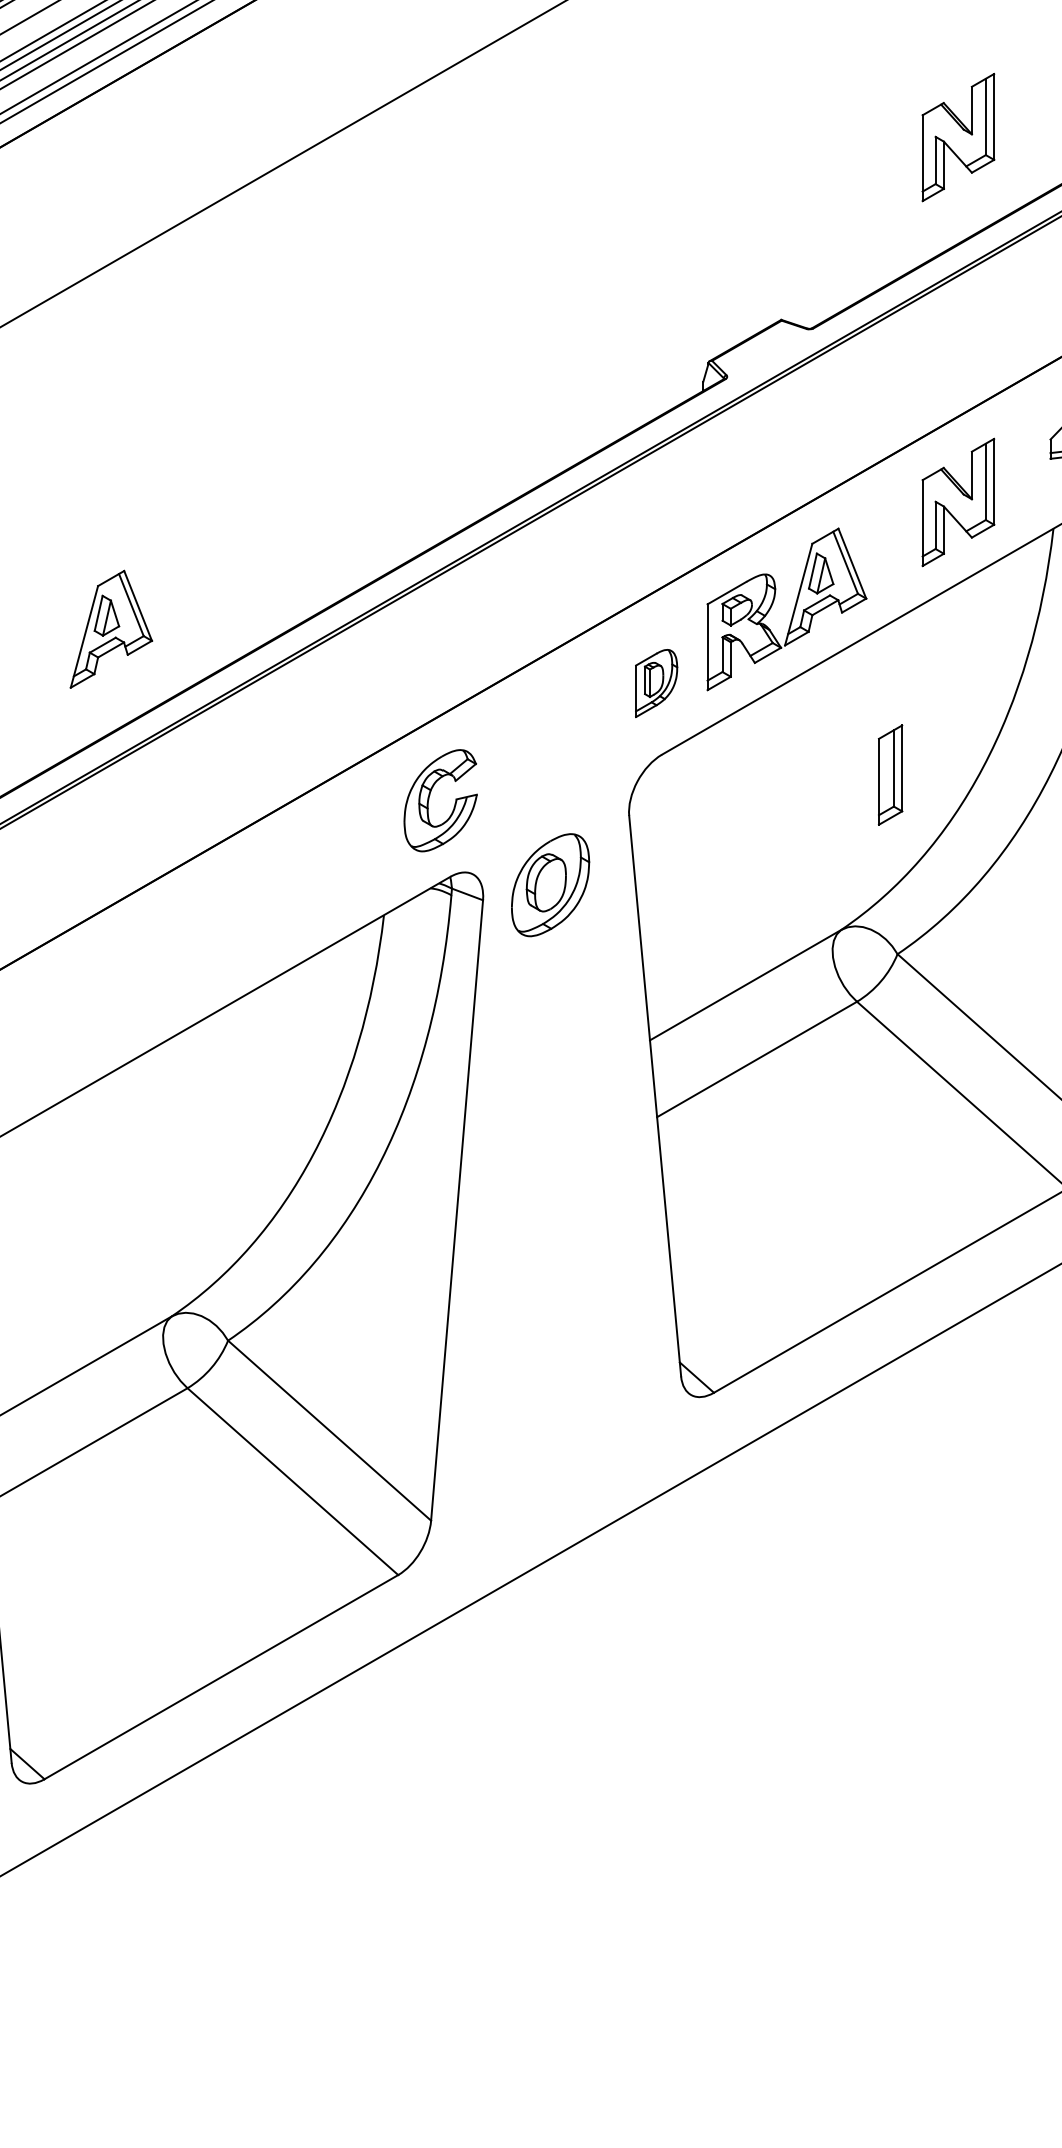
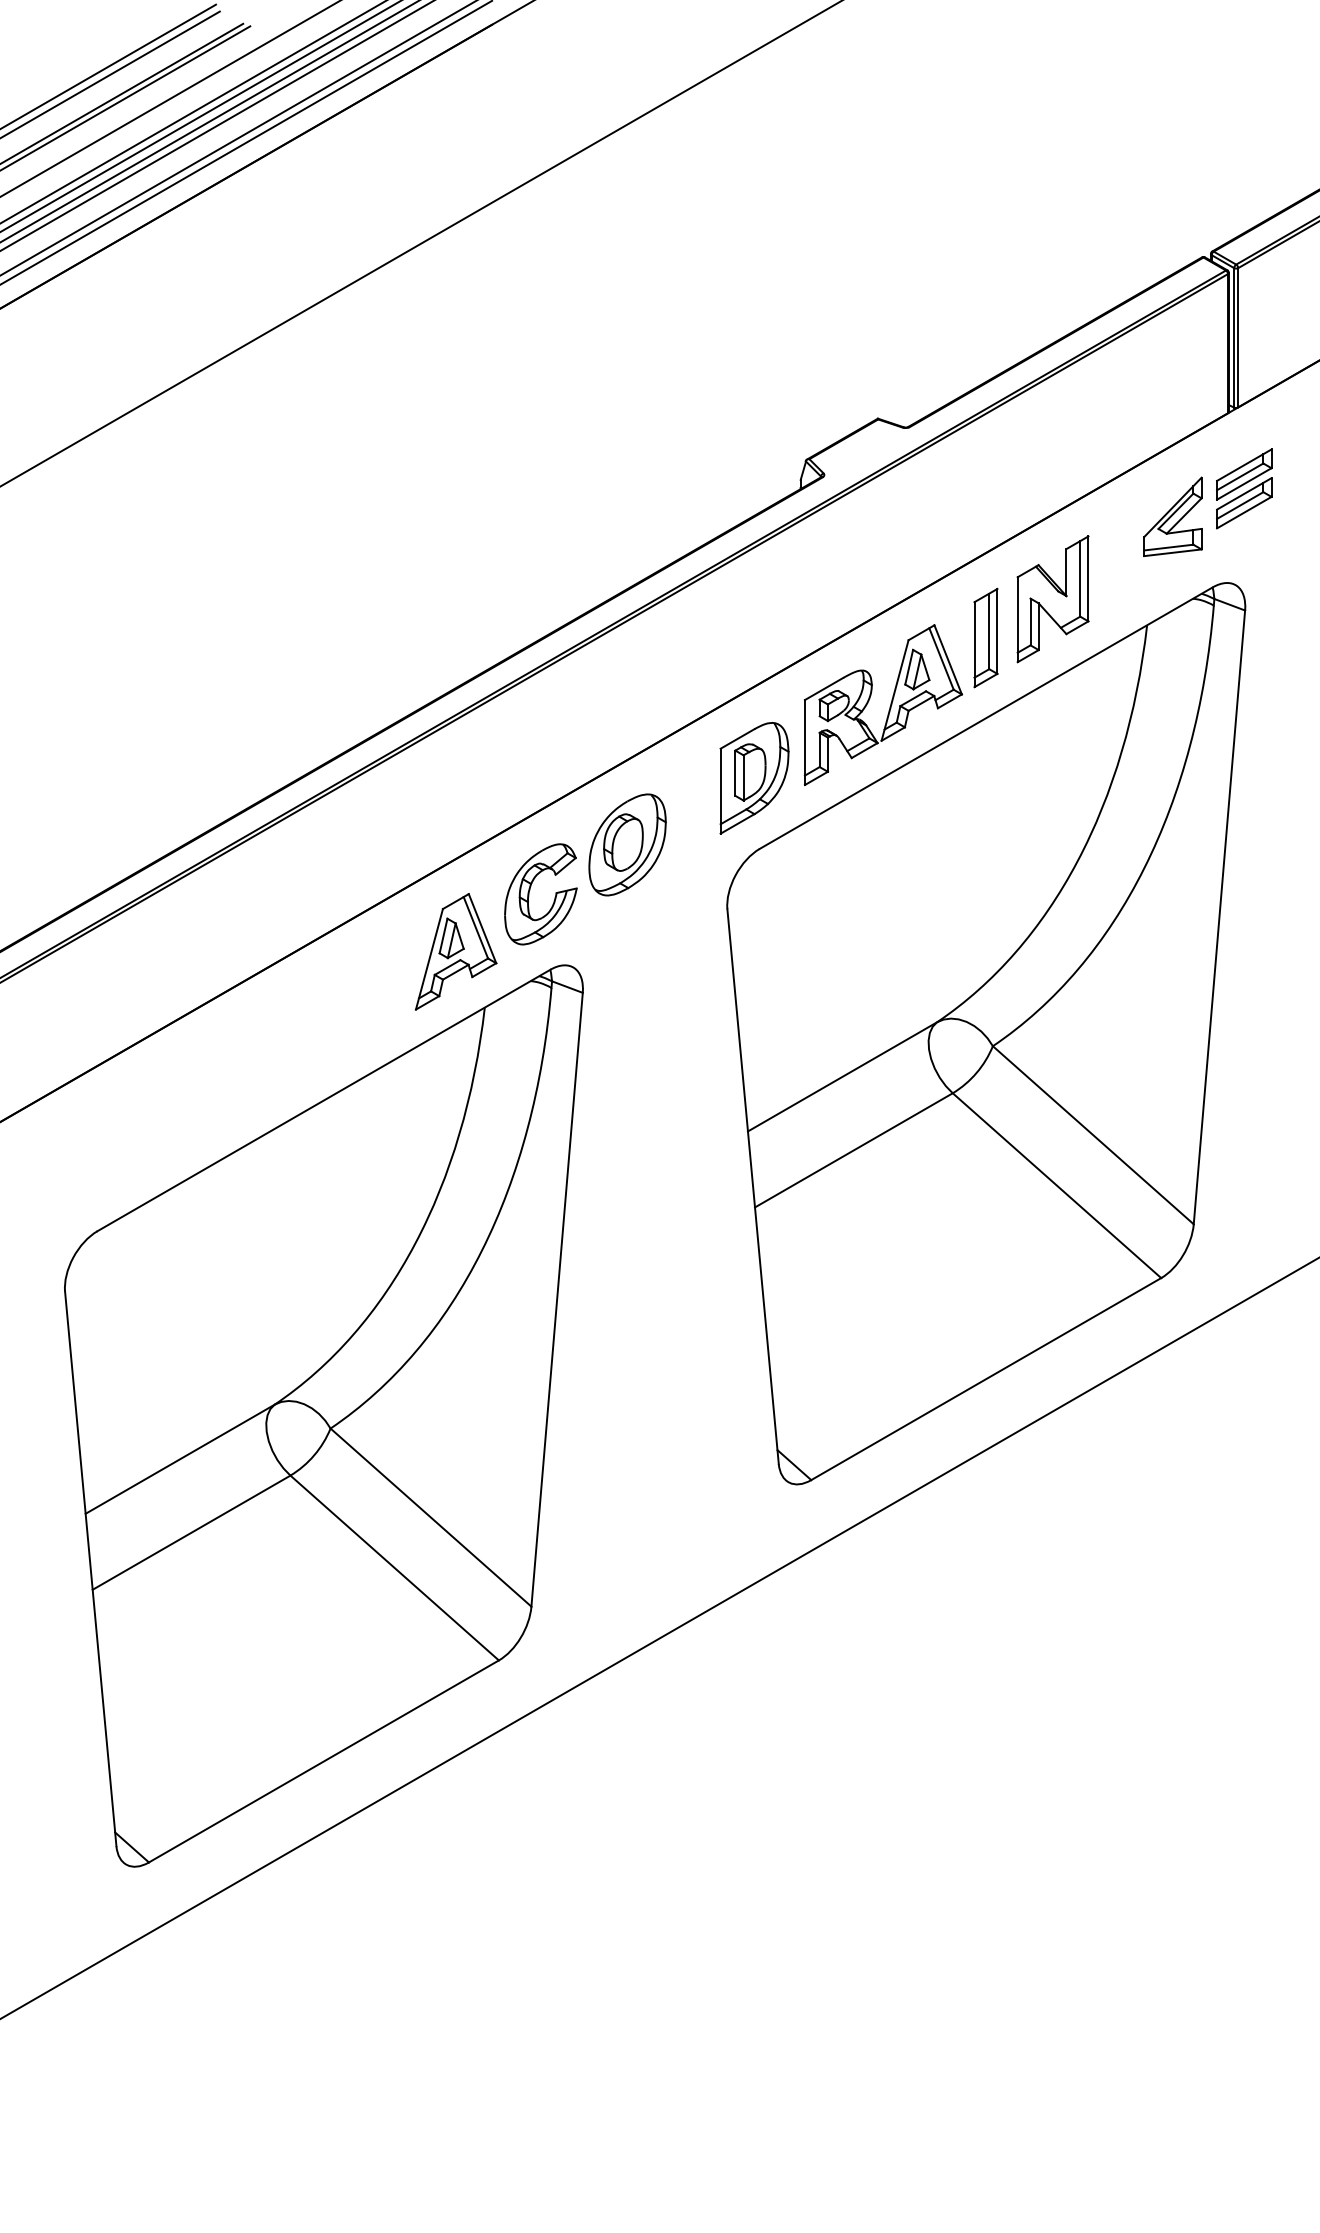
part: (957, 137) -> (1052, 238), removed
part: (110, 629) -> (455, 951), moved
part: (656, 683) -> (754, 778), size x1.67
part: (890, 774) -> (985, 637), moved
part: (550, 884) -> (627, 844), moved

